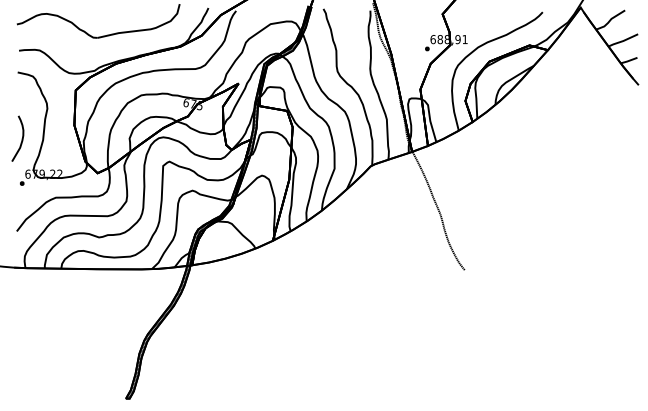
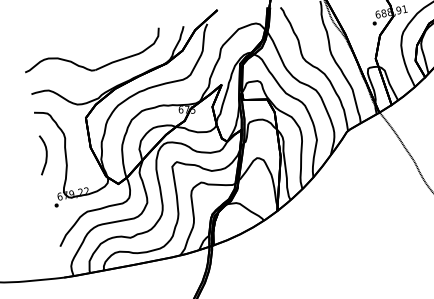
curve: (21, 138) -> (45, 154), moved

